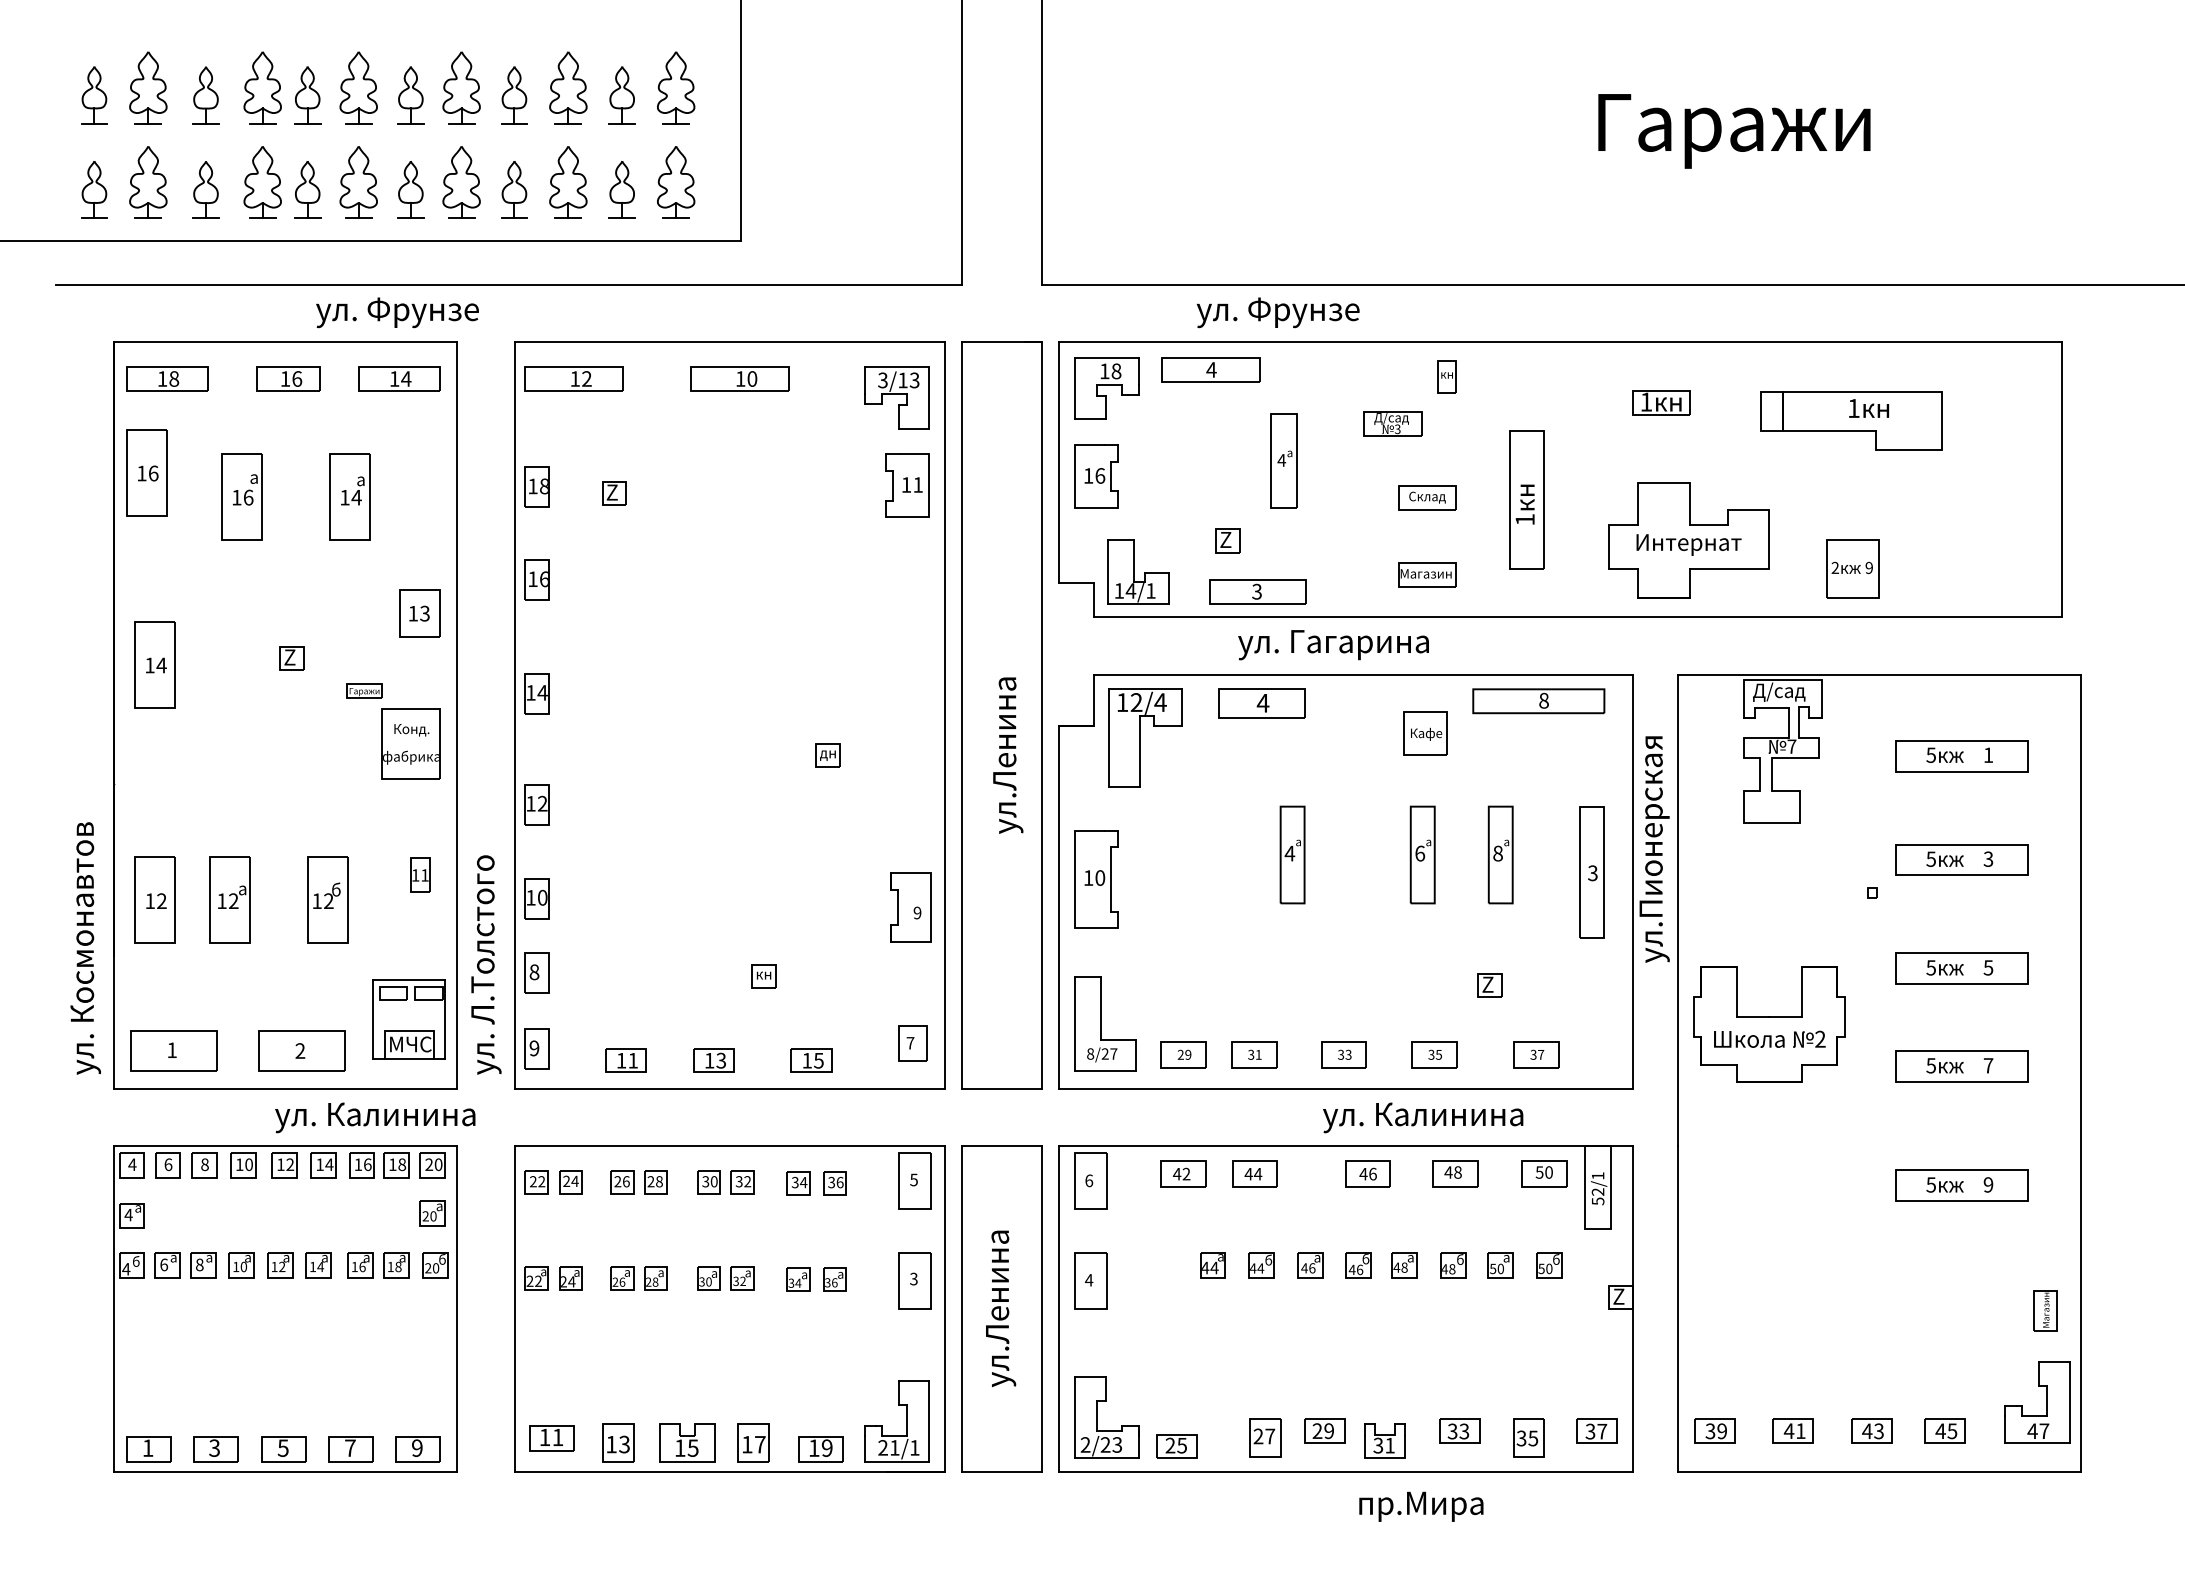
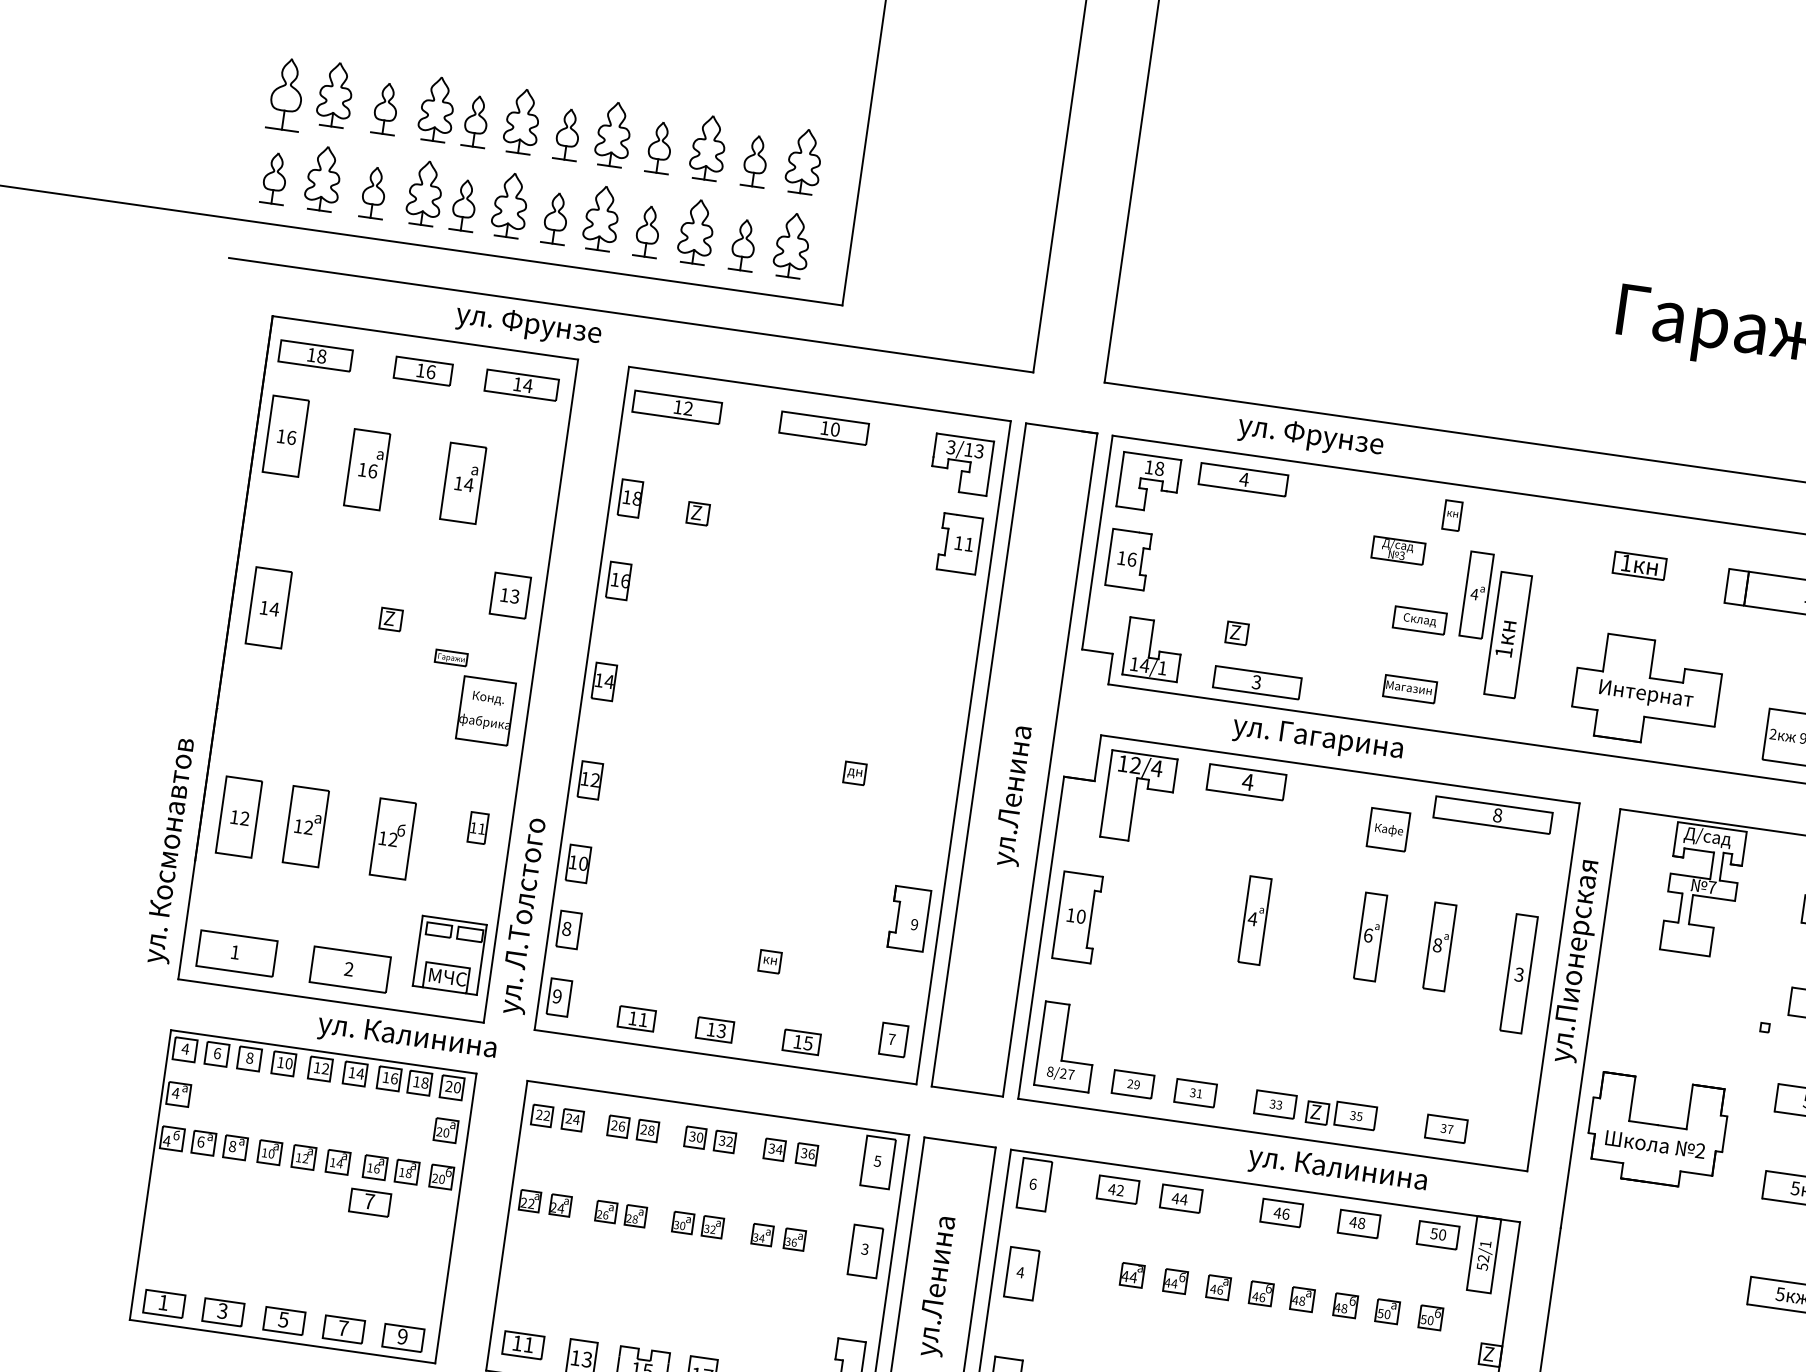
part: (94, 95) -> (286, 94), size x1.4
part: (1283, 460) -> (1476, 594), moved
part: (1489, 985) -> (1317, 1112), moved
part: (359, 1305) -> (369, 1202), added

